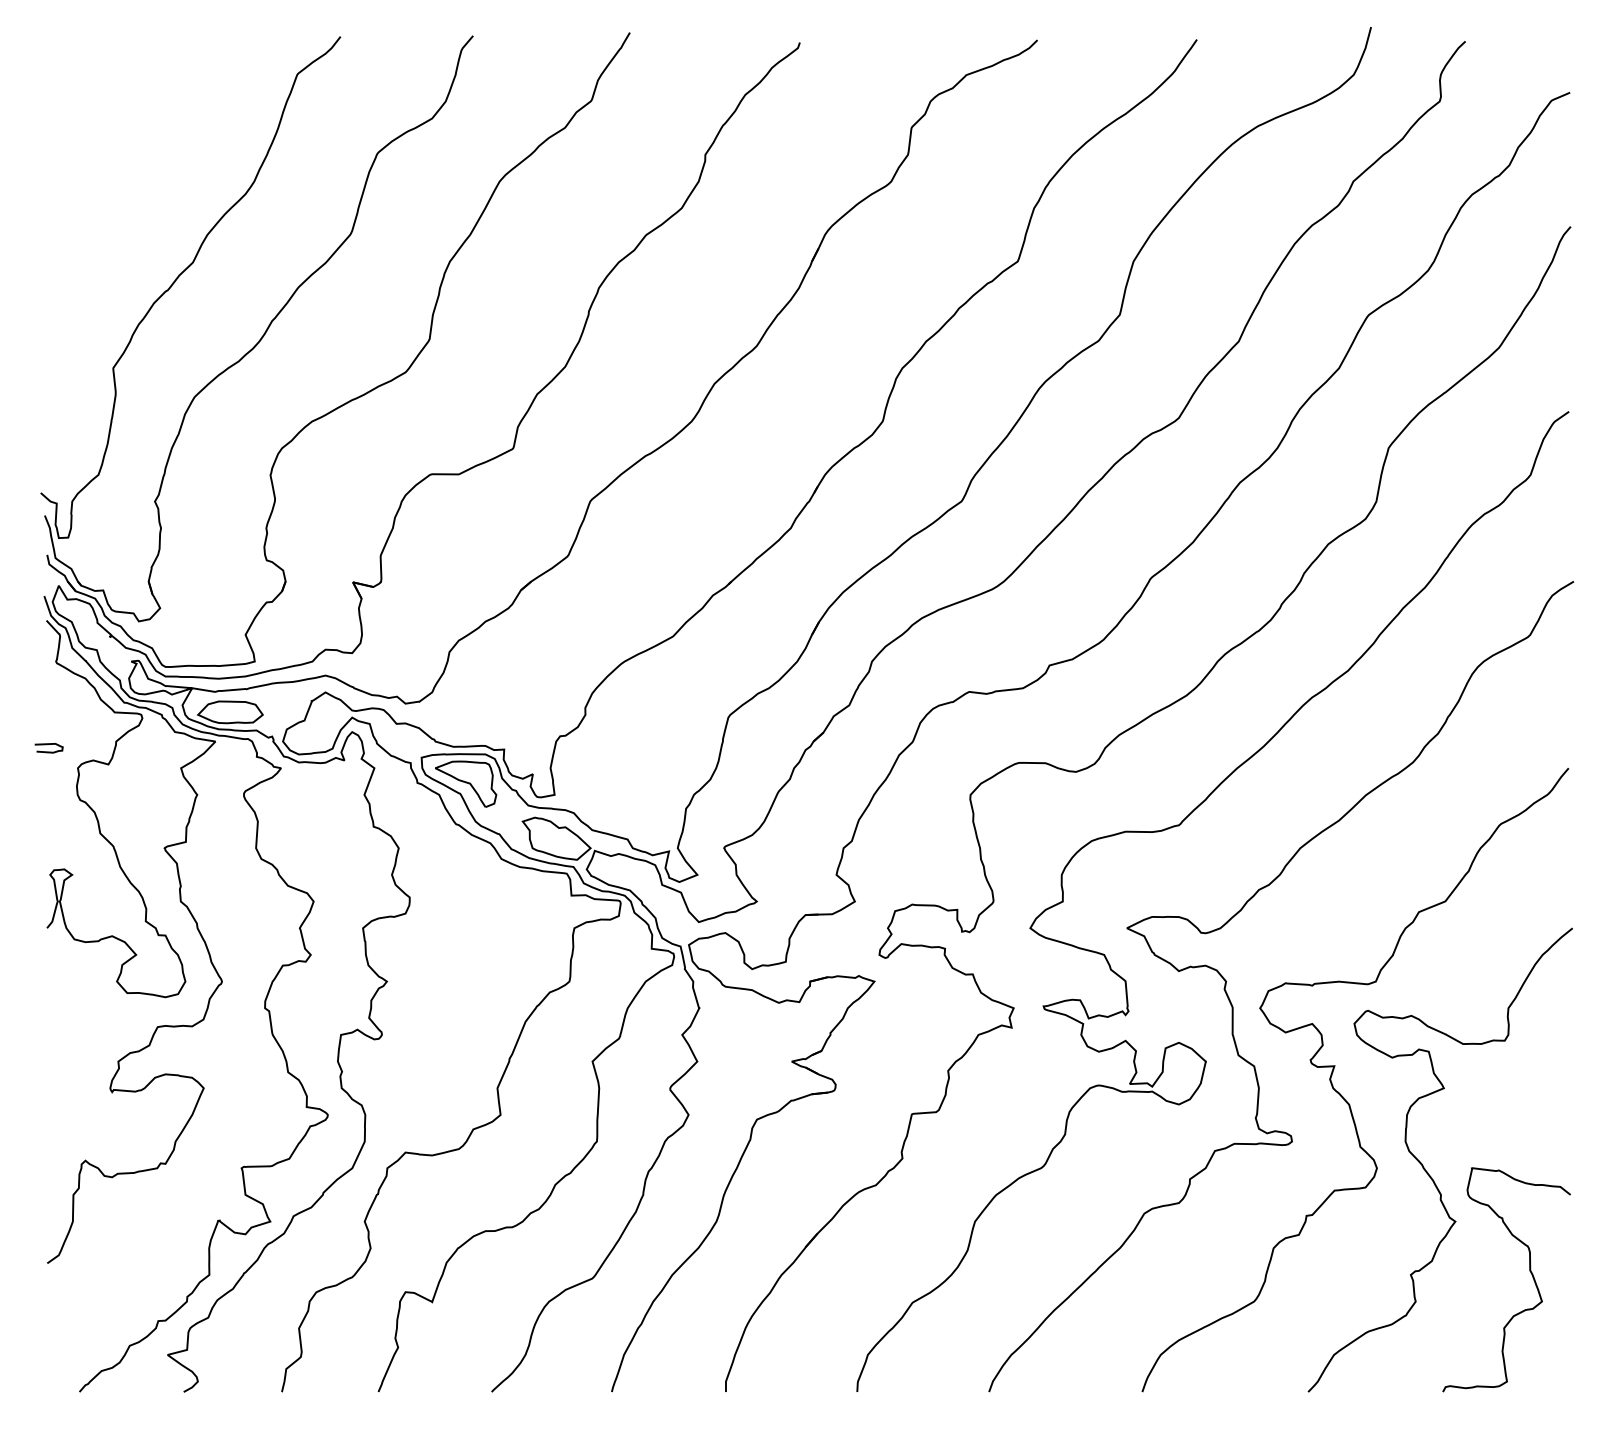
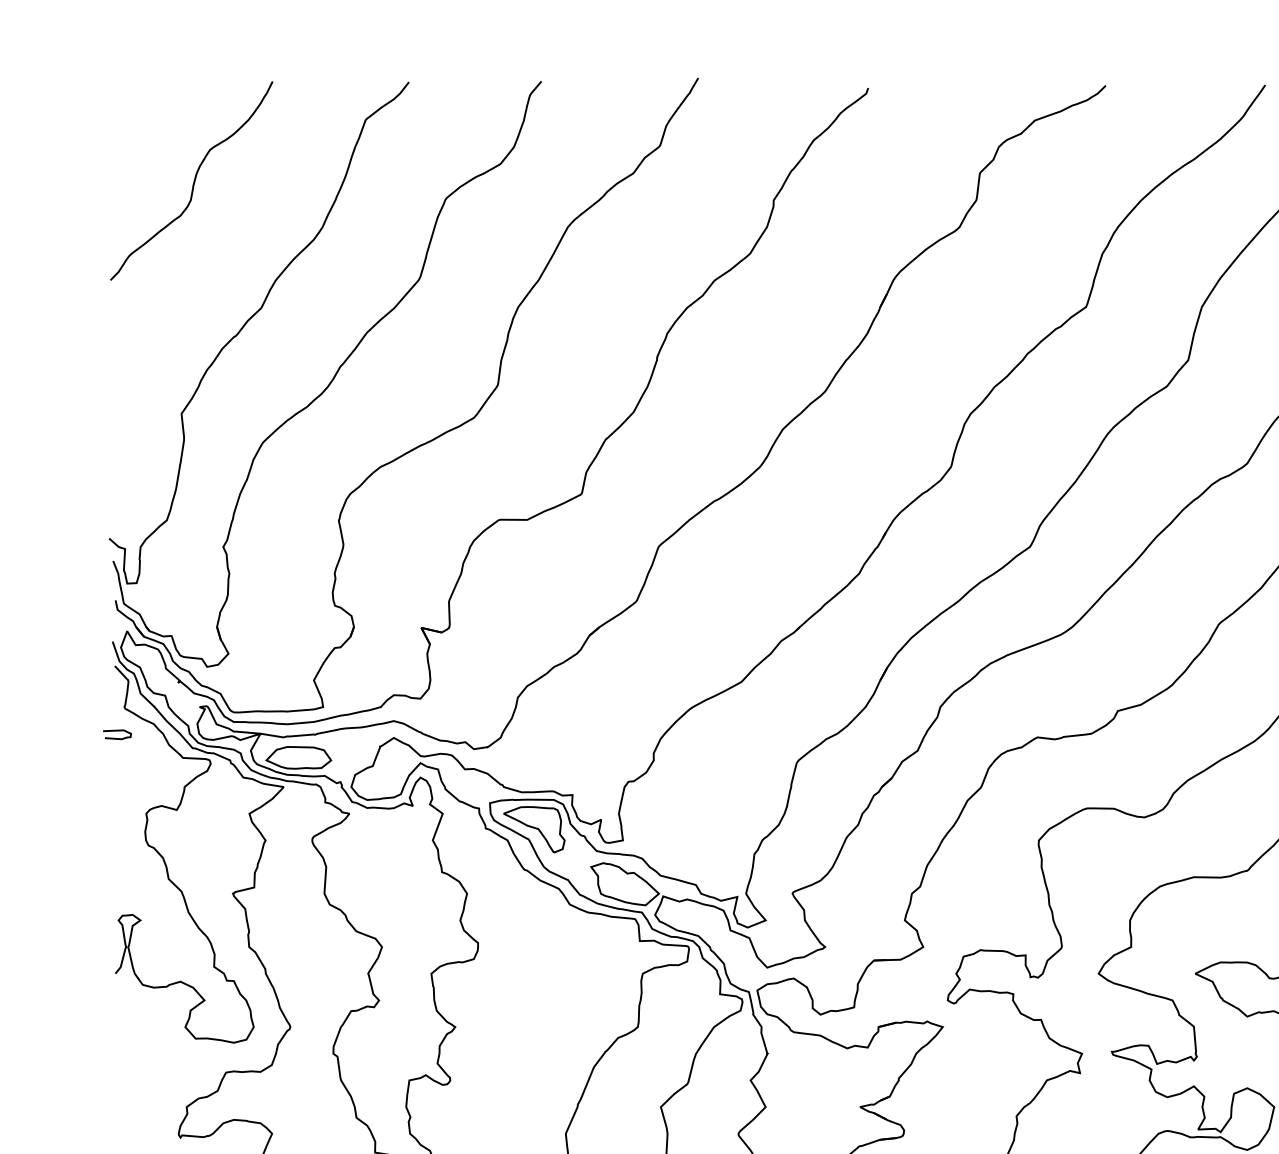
curve: (124, 137) -> (192, 183), added
curve: (48, 751) -> (116, 738), moved

